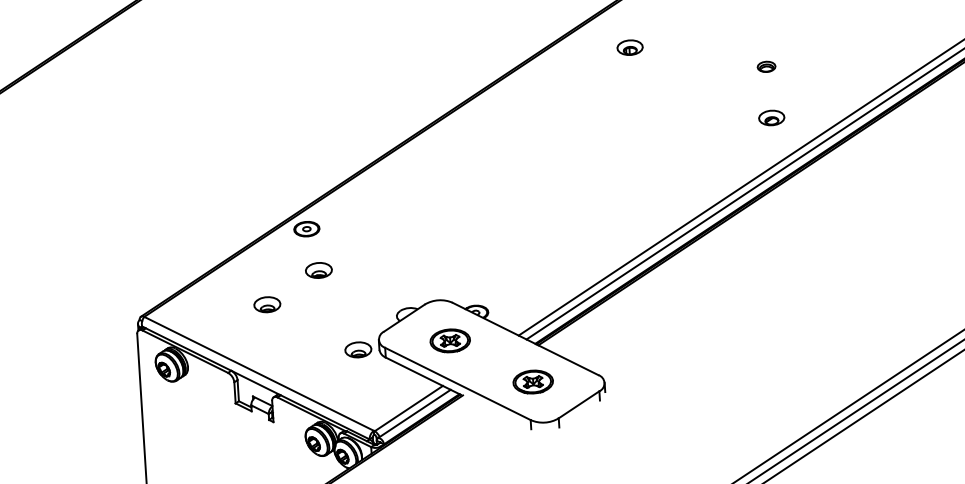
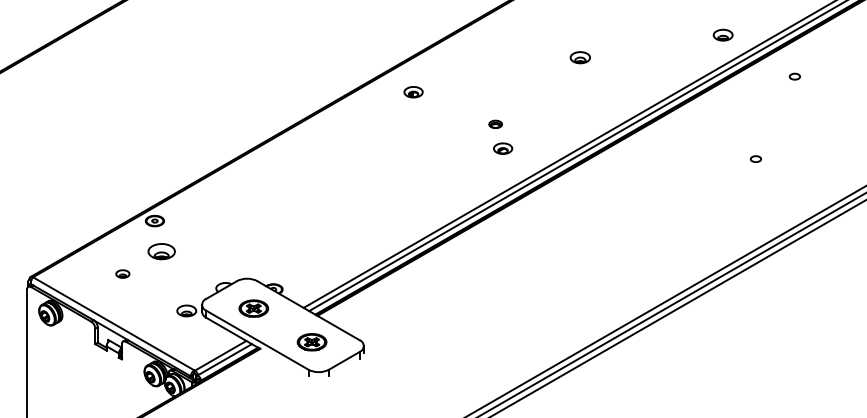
part: (630, 48) -> (413, 92), moved
part: (772, 117) -> (503, 148), moved
part: (318, 270) -> (161, 251), size x1.4
part: (266, 303) -> (122, 273), size x0.7

